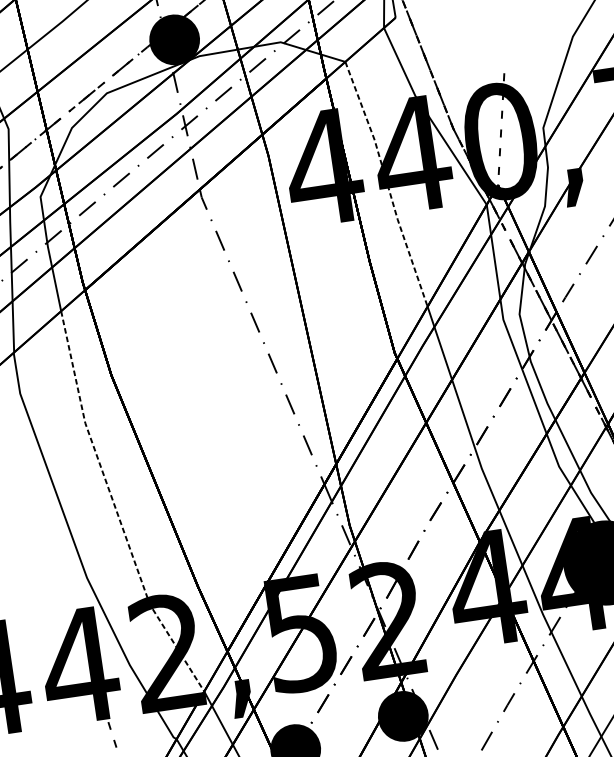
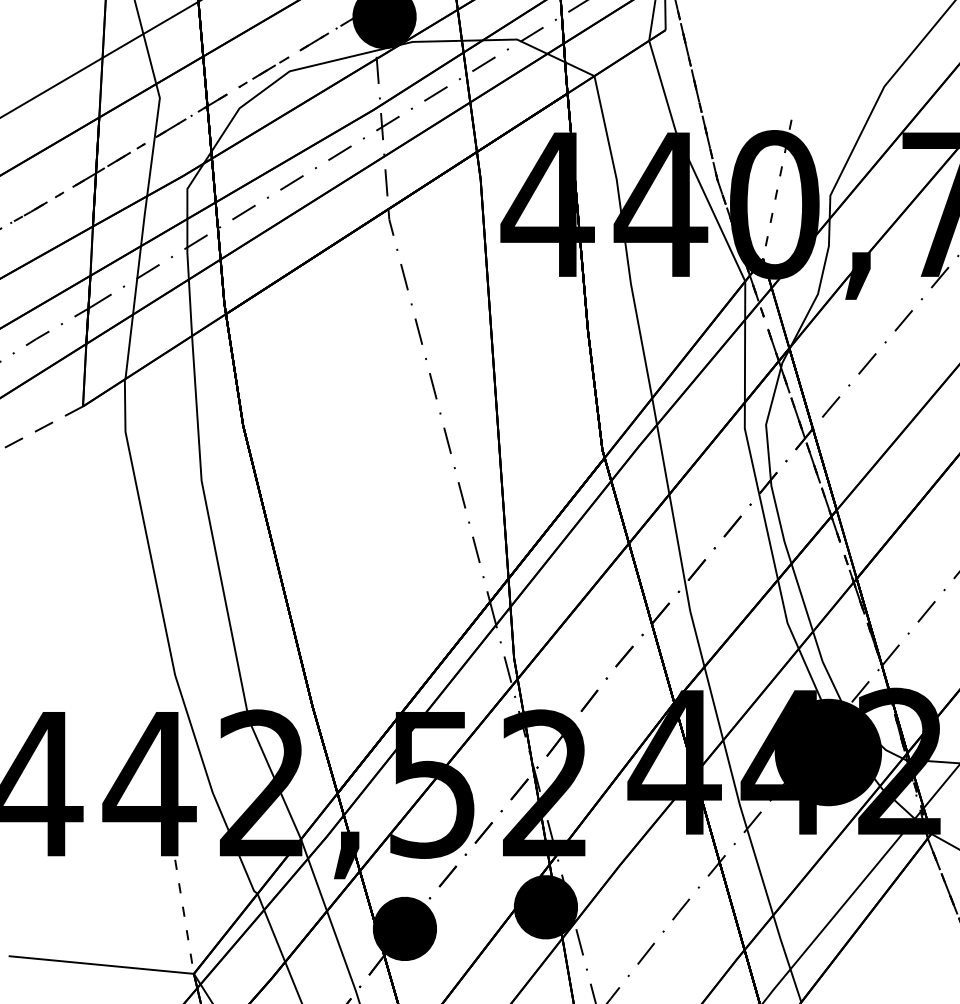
line: (387, 184) -> (624, 237), dashed -> solid
line: (115, 508) -> (223, 593), dashed -> solid

